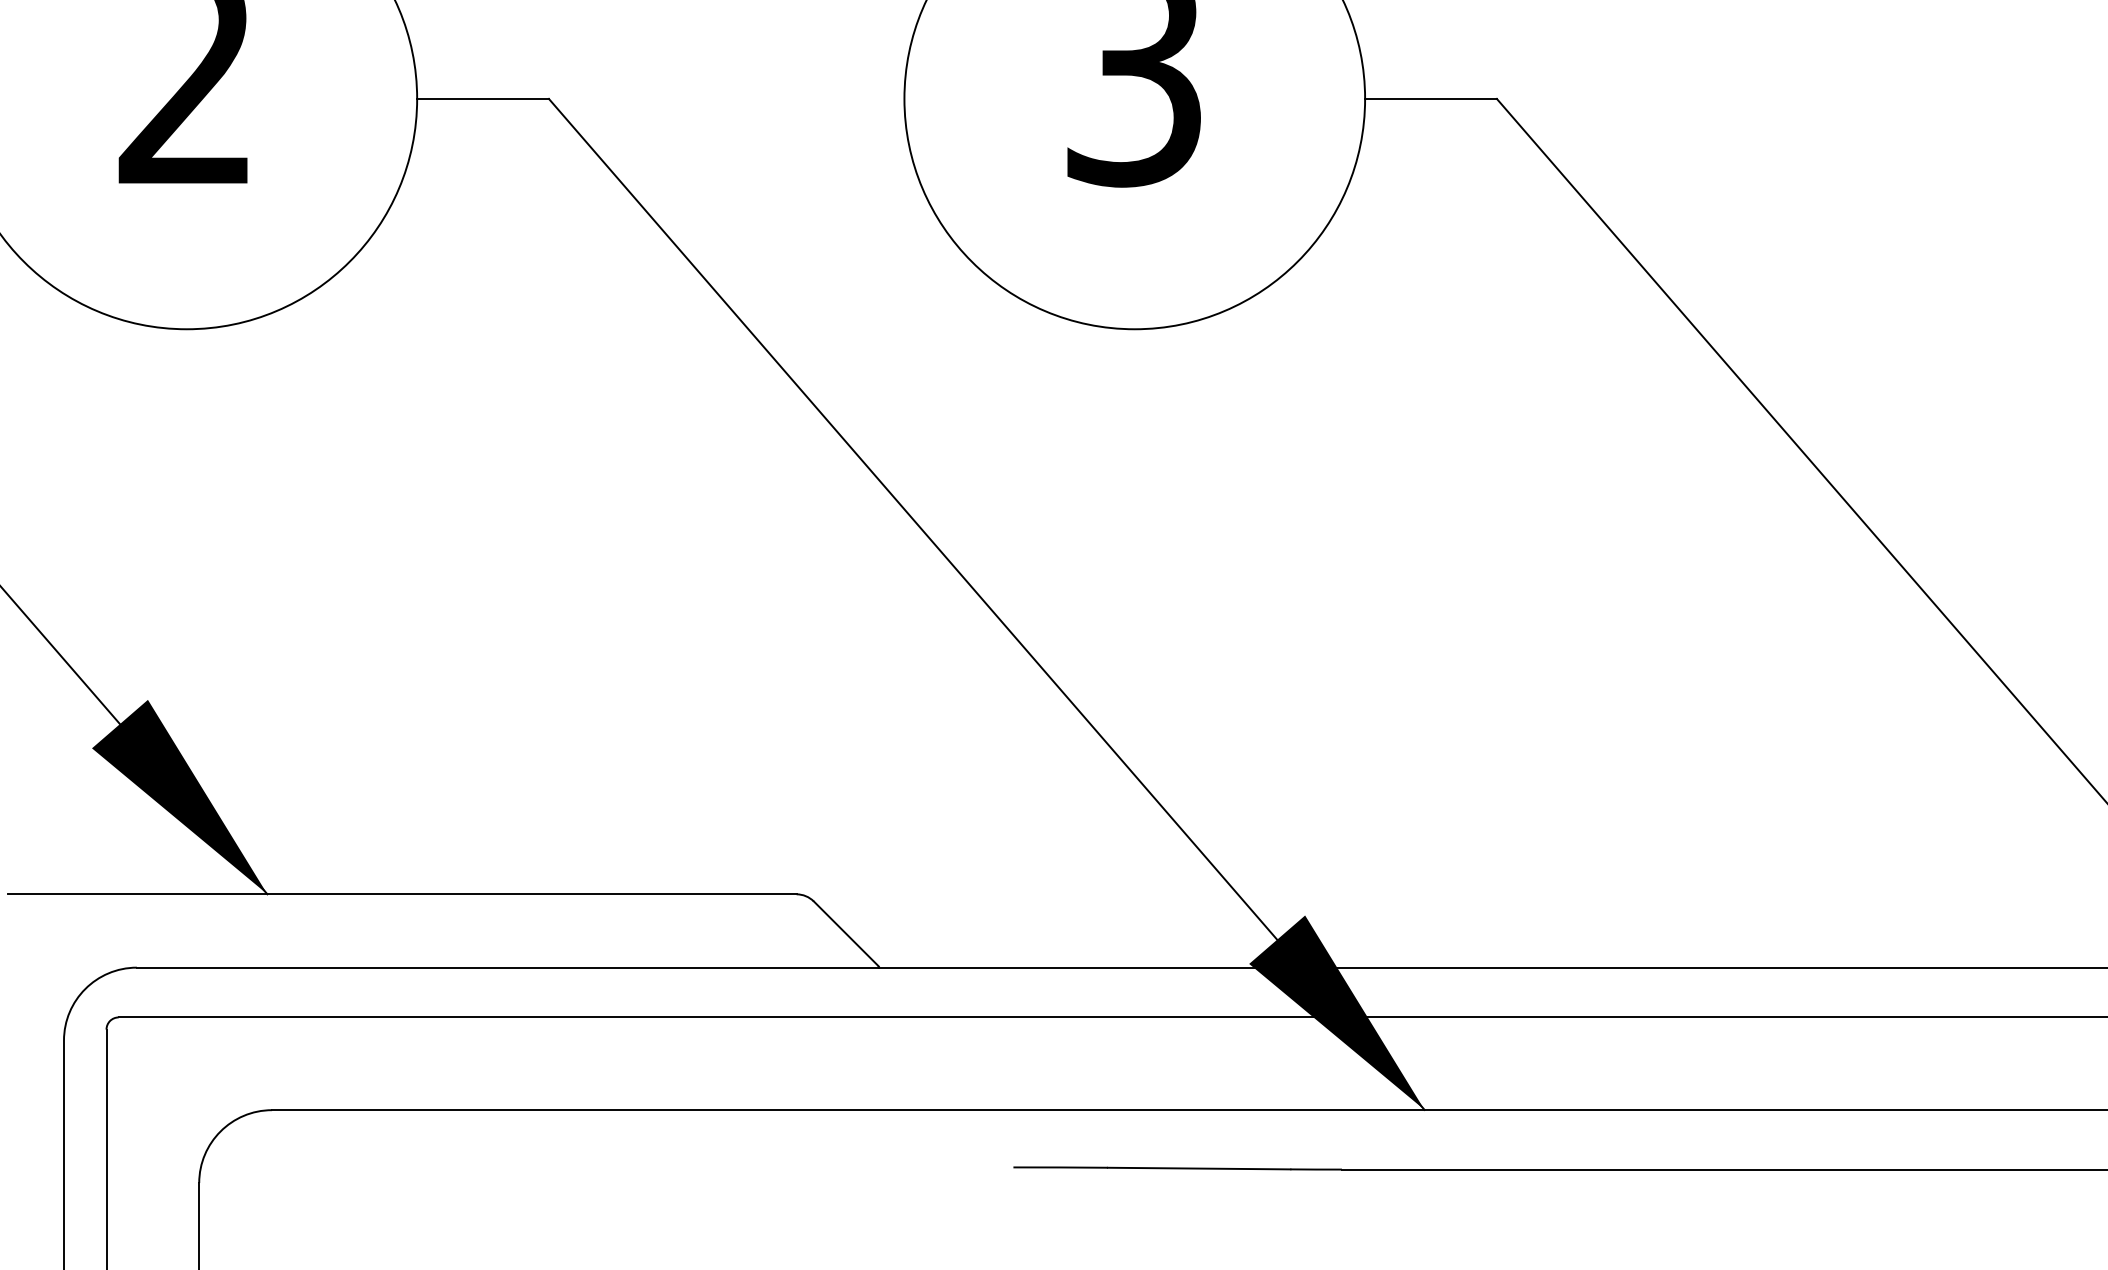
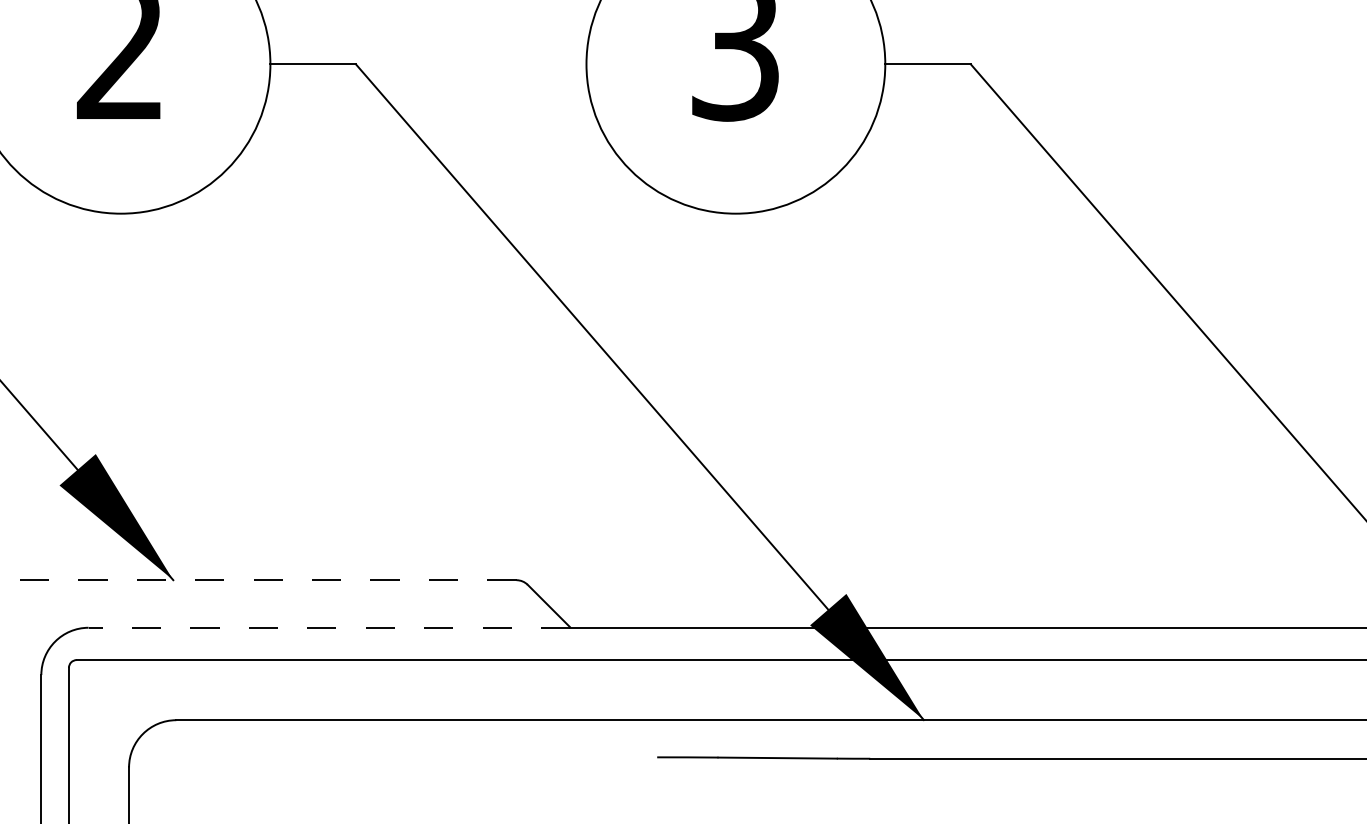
line: (401, 894) -> (260, 580), solid -> dashed
line: (508, 967) -> (329, 627), solid -> dashed

